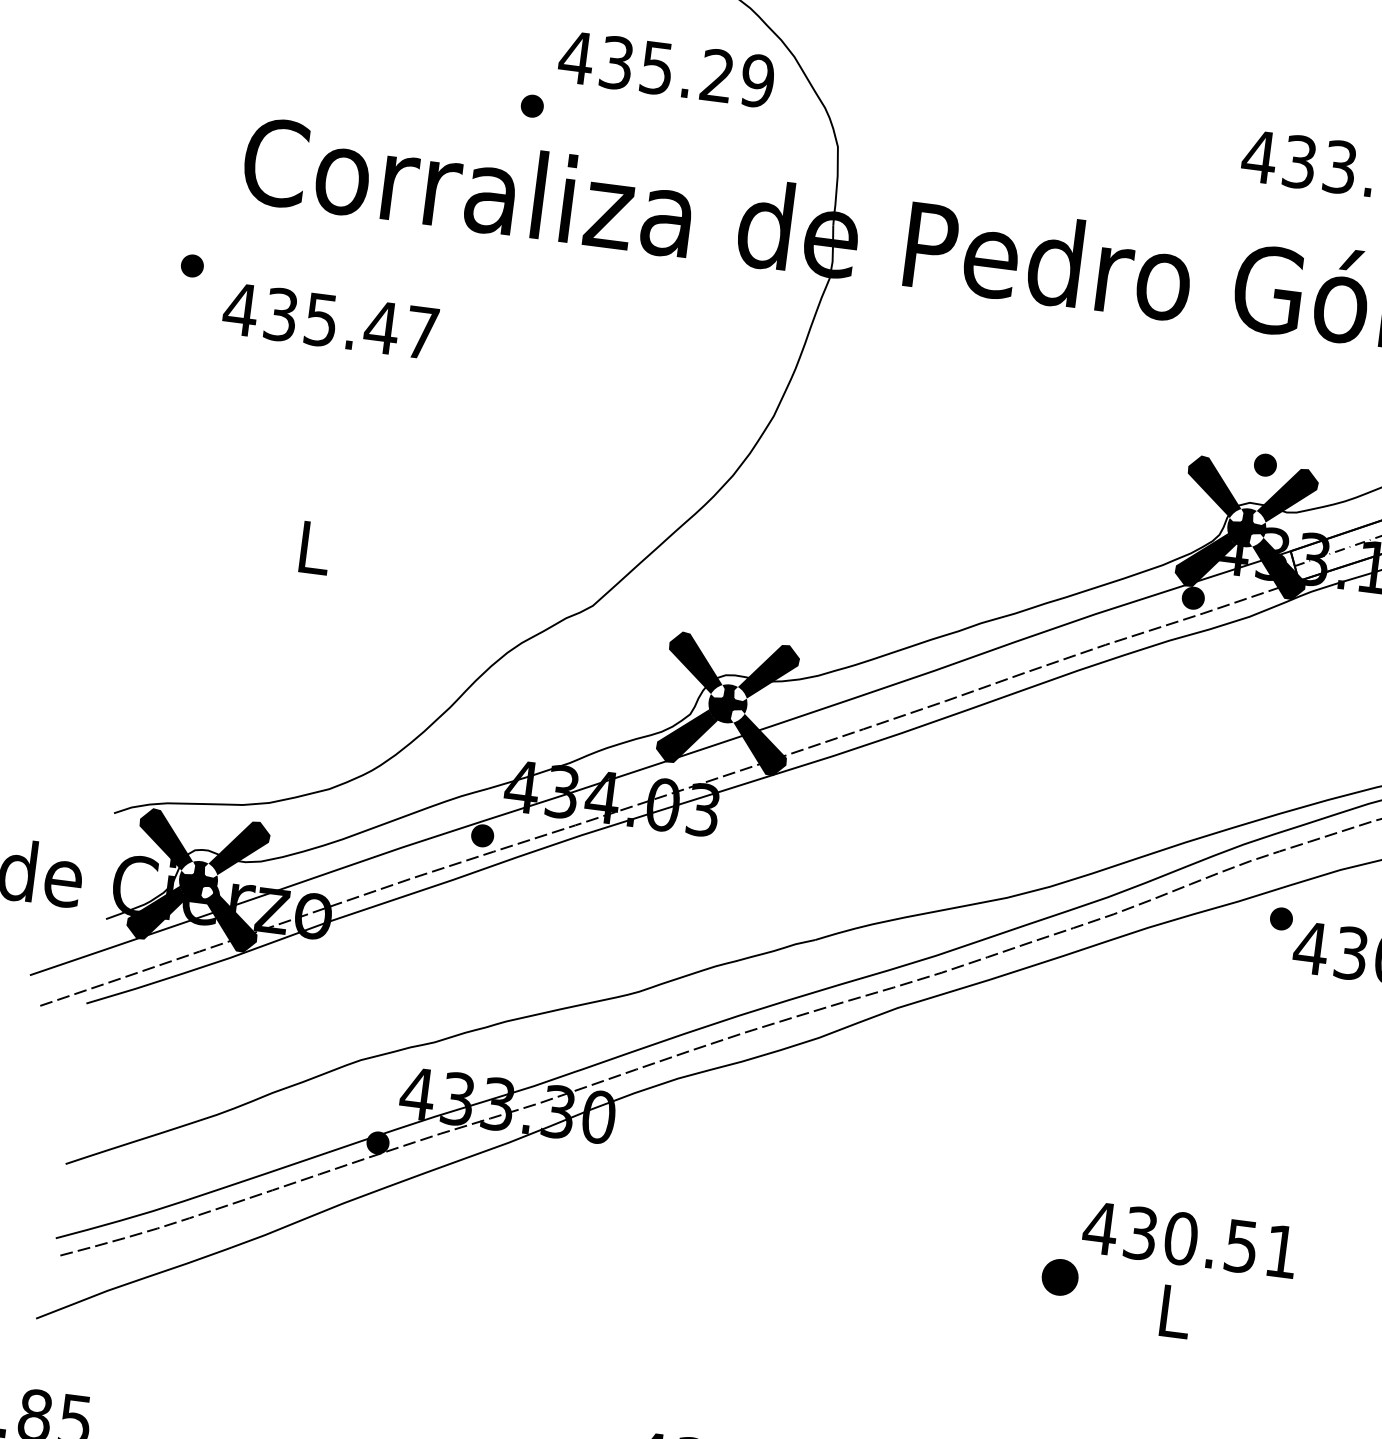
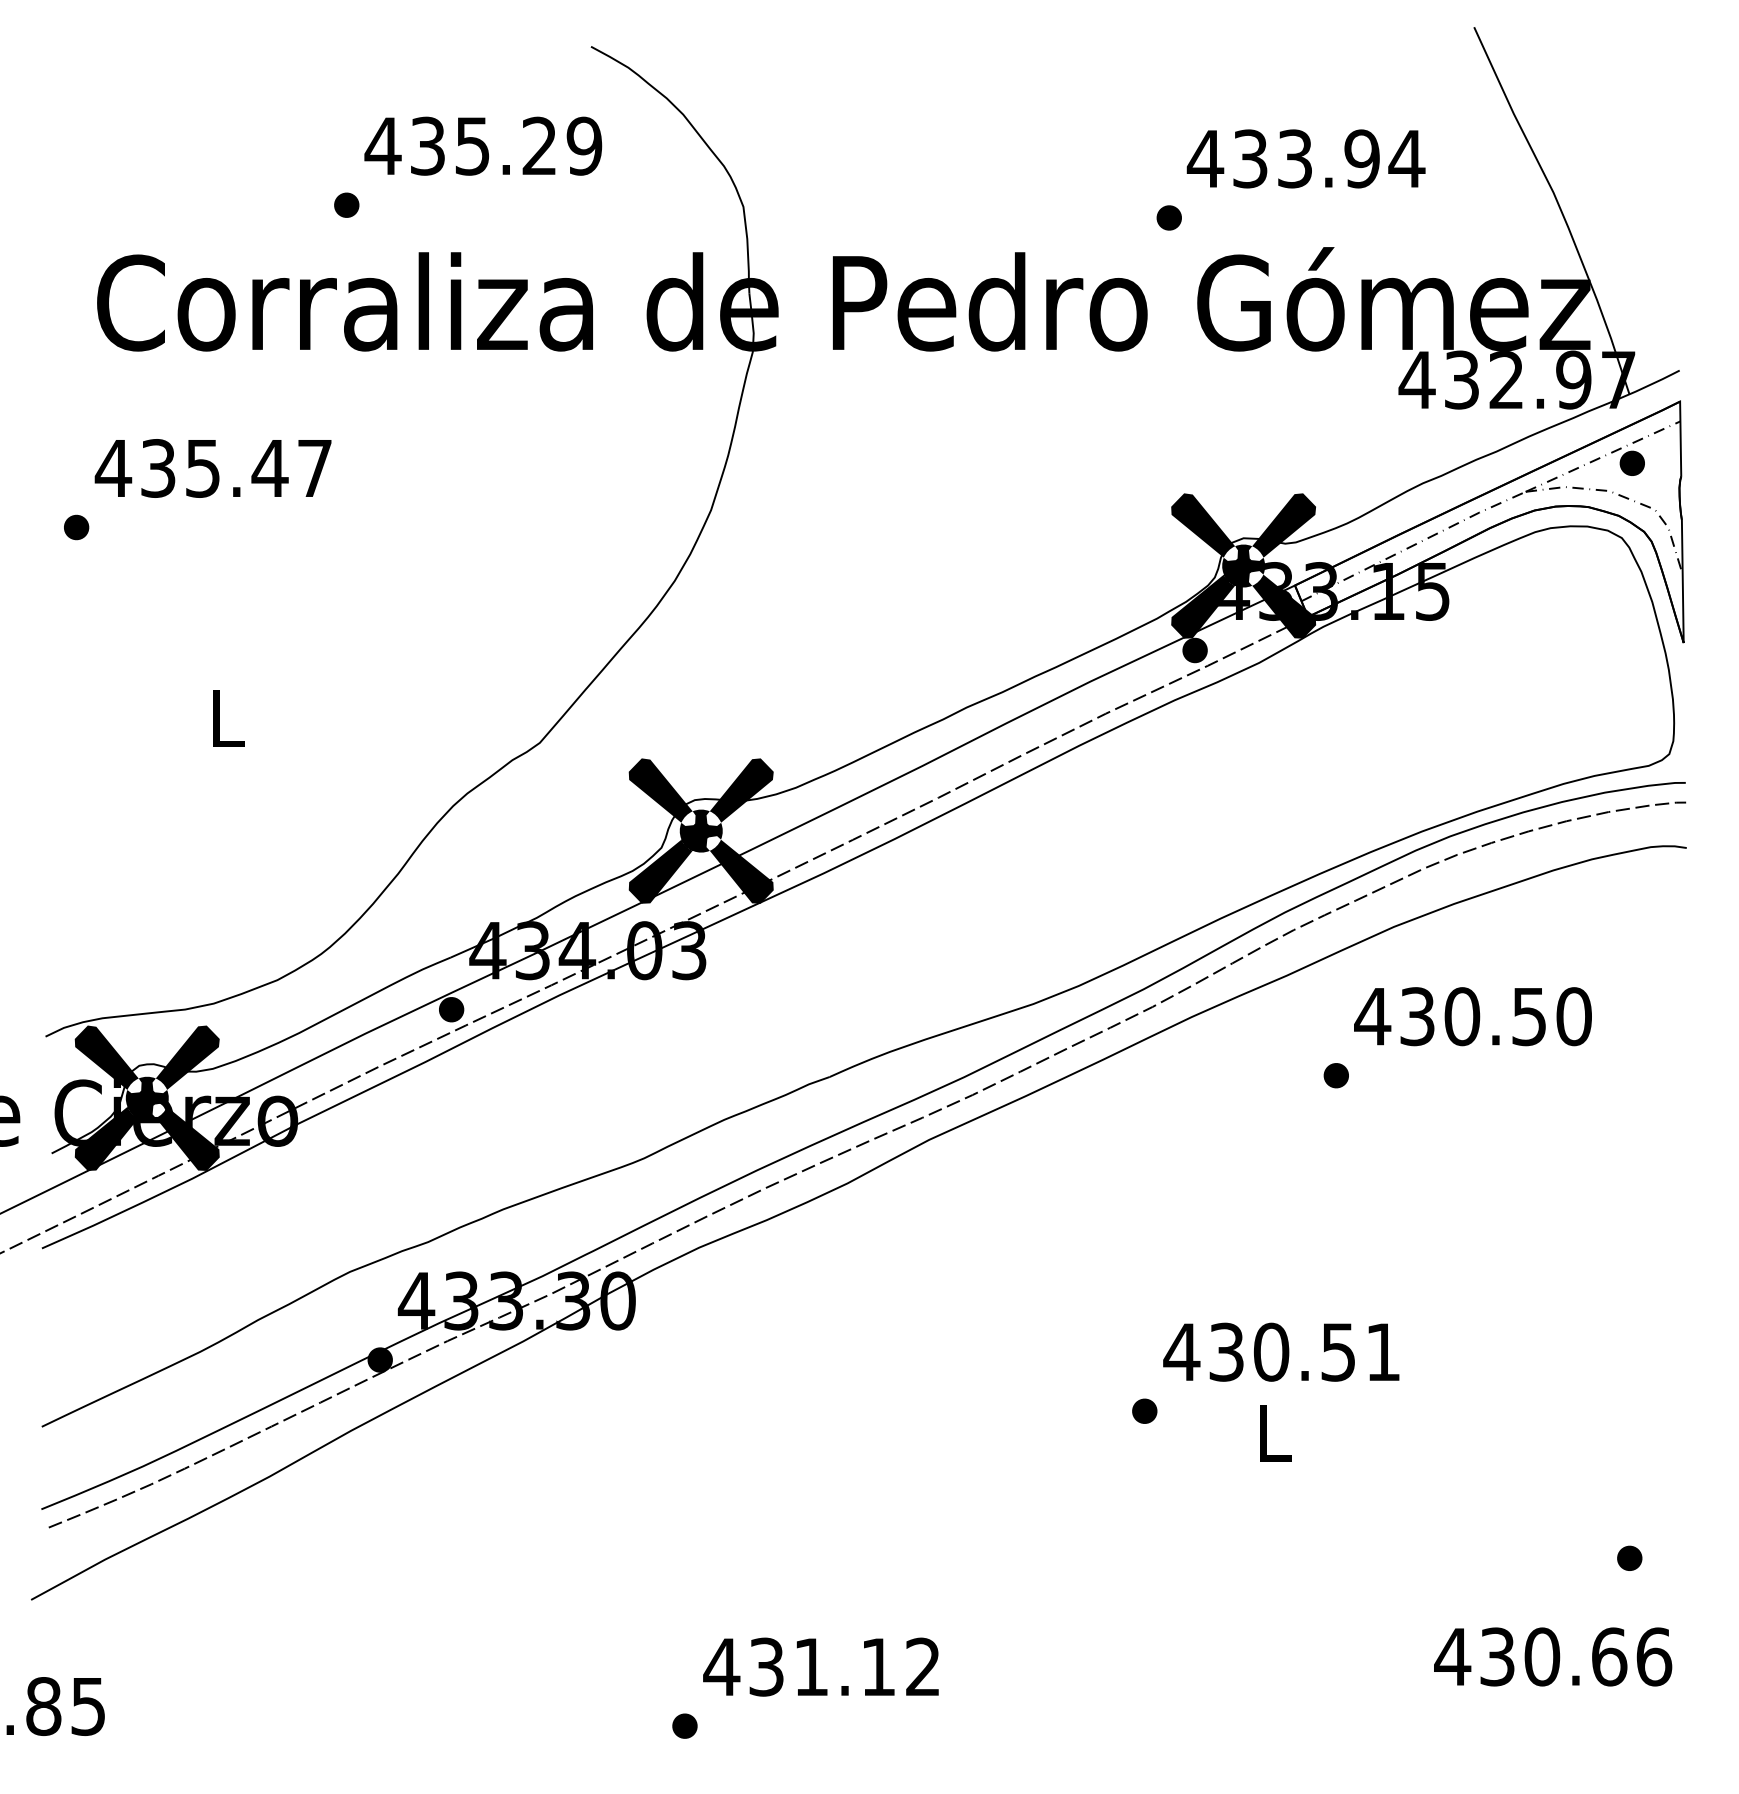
text: (666, 68) -> (483, 145), moved
part: (532, 105) -> (346, 204), moved
part: (192, 265) -> (76, 527), moved
part: (1264, 464) -> (1168, 217), moved
part: (1280, 918) -> (1335, 1075), moved
part: (1060, 1276) -> (1144, 1410), size x0.62

